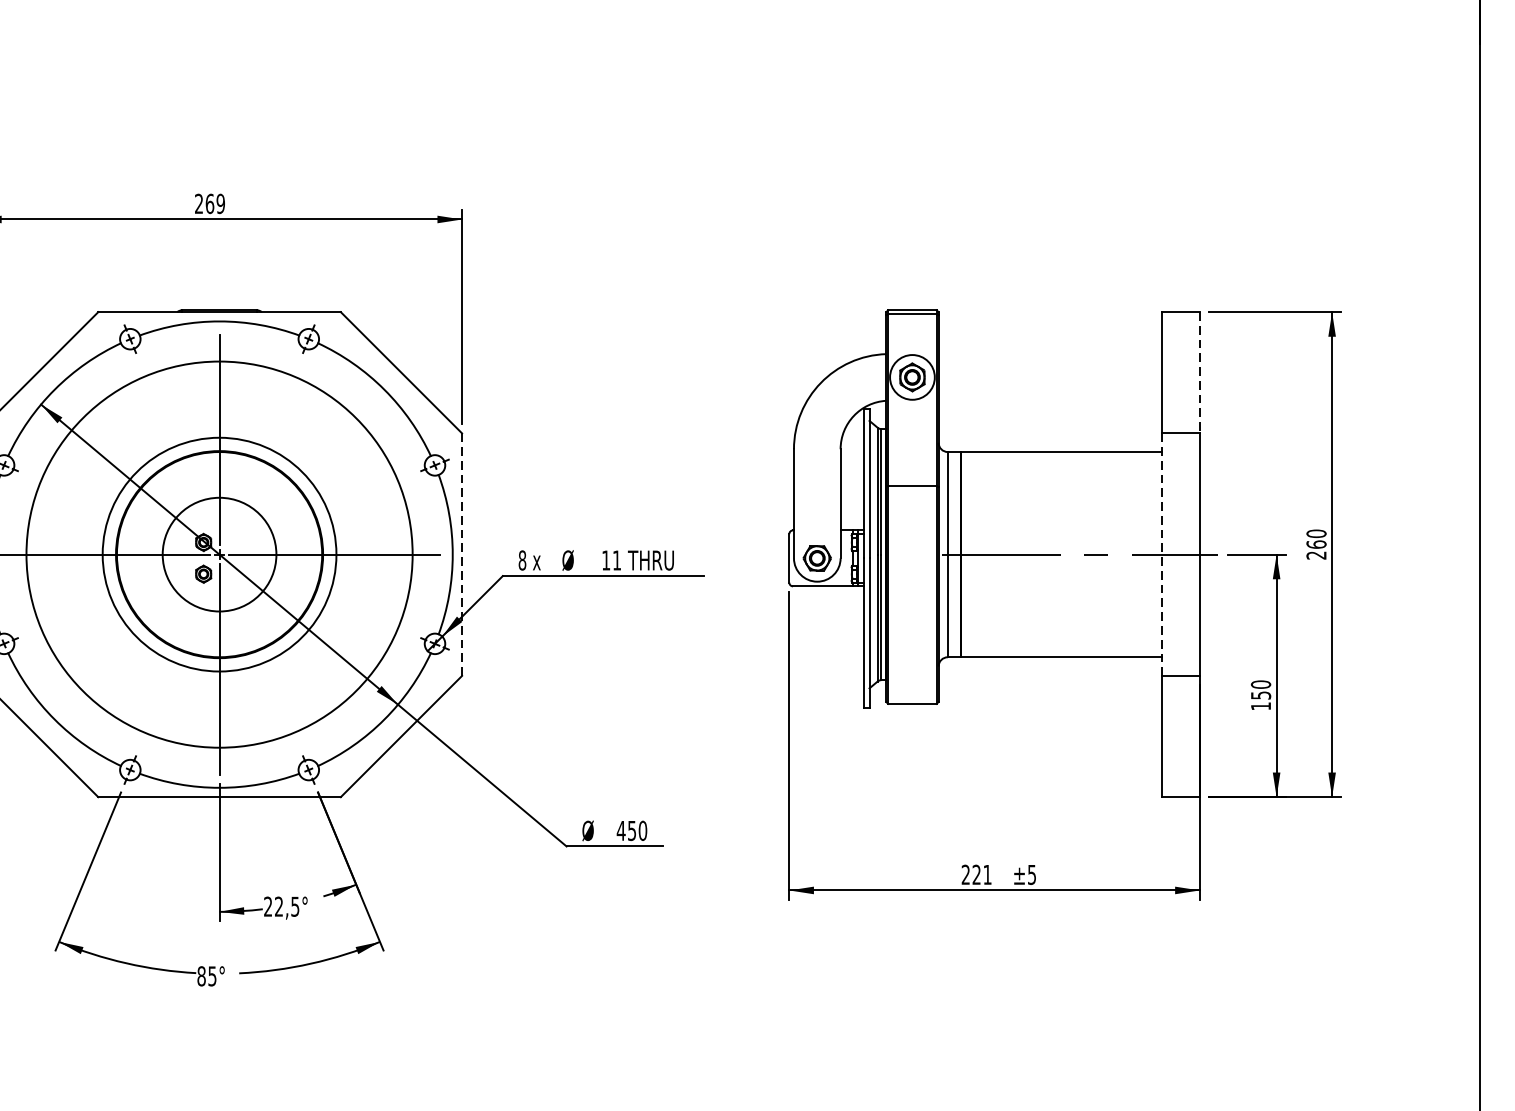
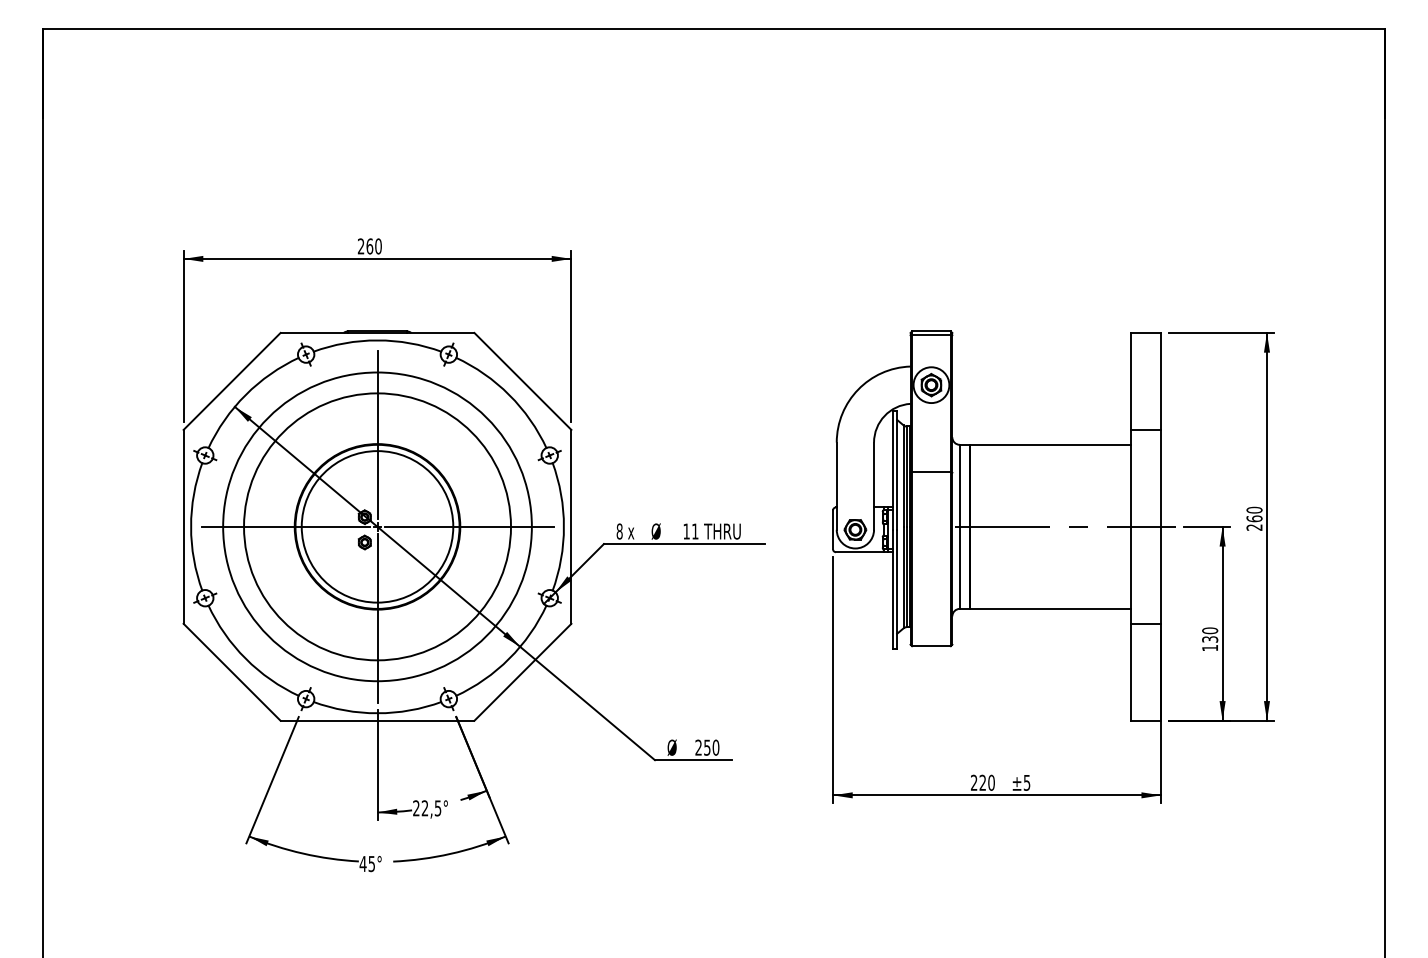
text: (220, 203) -> (378, 246), 269 -> 260
line: (1200, 372) -> (1161, 381), dashed -> solid
circle: (219, 554) -> (377, 526), size x1.43
circle: (219, 554) -> (377, 526), size x1.67
line: (462, 554) -> (571, 526), dashed -> solid
line: (1162, 554) -> (1131, 526), dashed -> solid
text: (1260, 695) -> (1209, 639), 150 -> 130
text: (621, 830) -> (698, 747), 450 -> 250
text: (987, 874) -> (991, 782), 221 -> 220
text: (200, 975) -> (362, 863), 85° -> 45°

